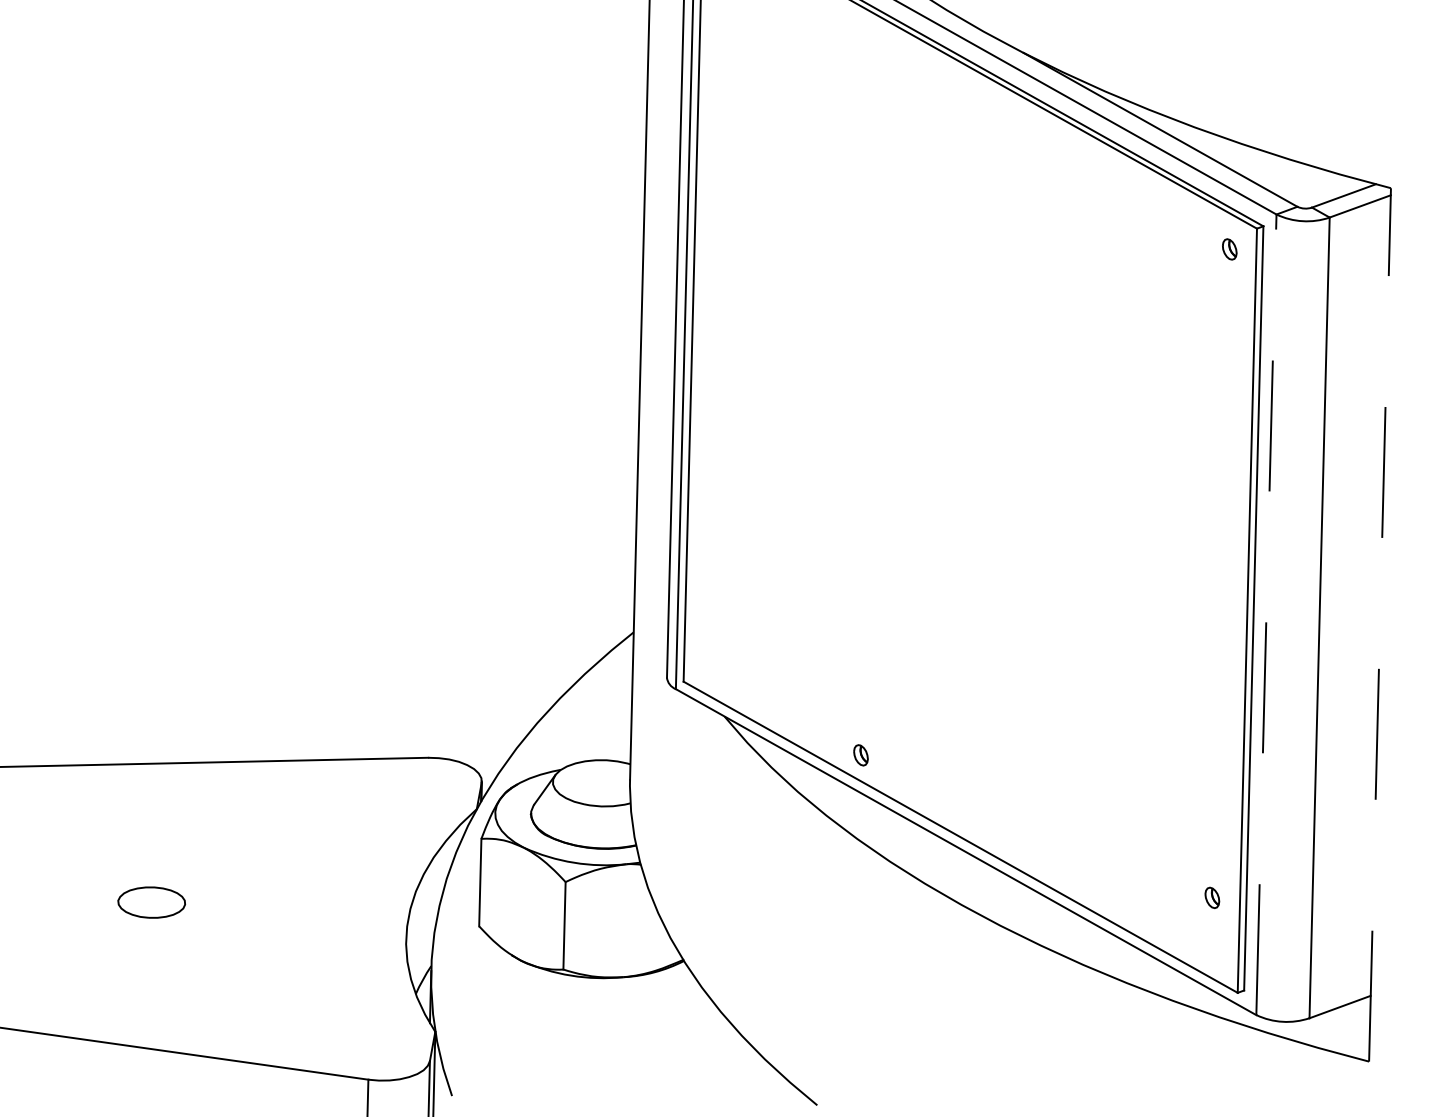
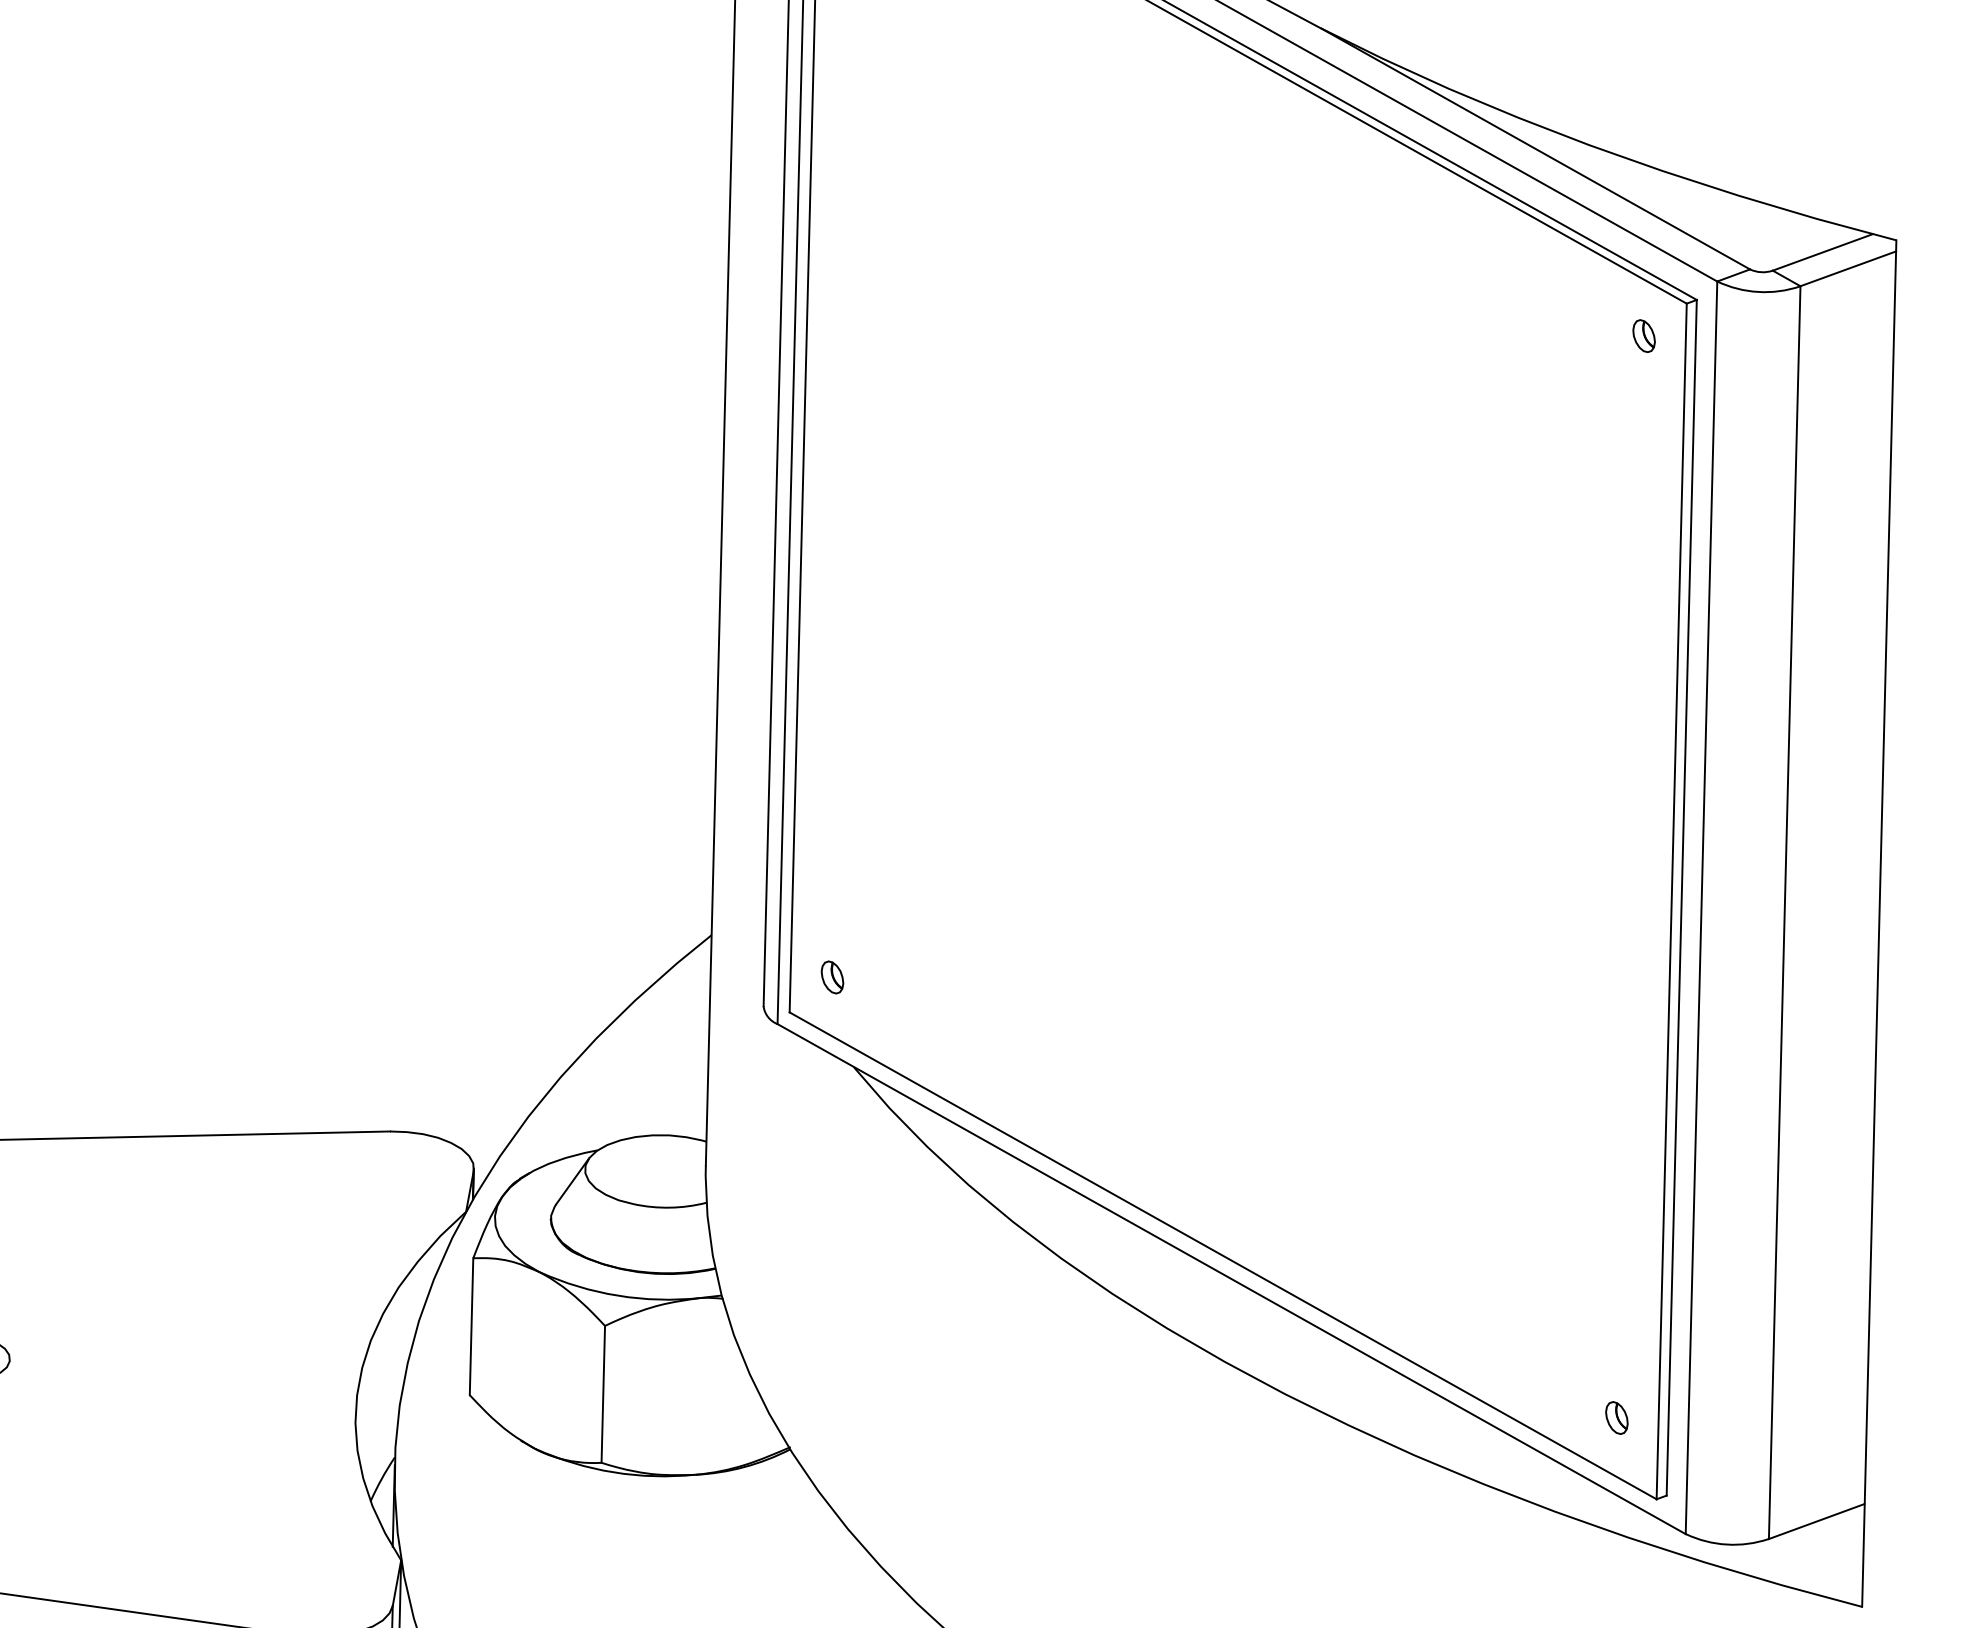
line: (1266, 614) -> (1701, 907), dashed -> solid
line: (1380, 624) -> (1879, 922), dashed -> solid
part: (860, 755) -> (831, 977), moved
part: (1212, 897) -> (1617, 1417), moved

